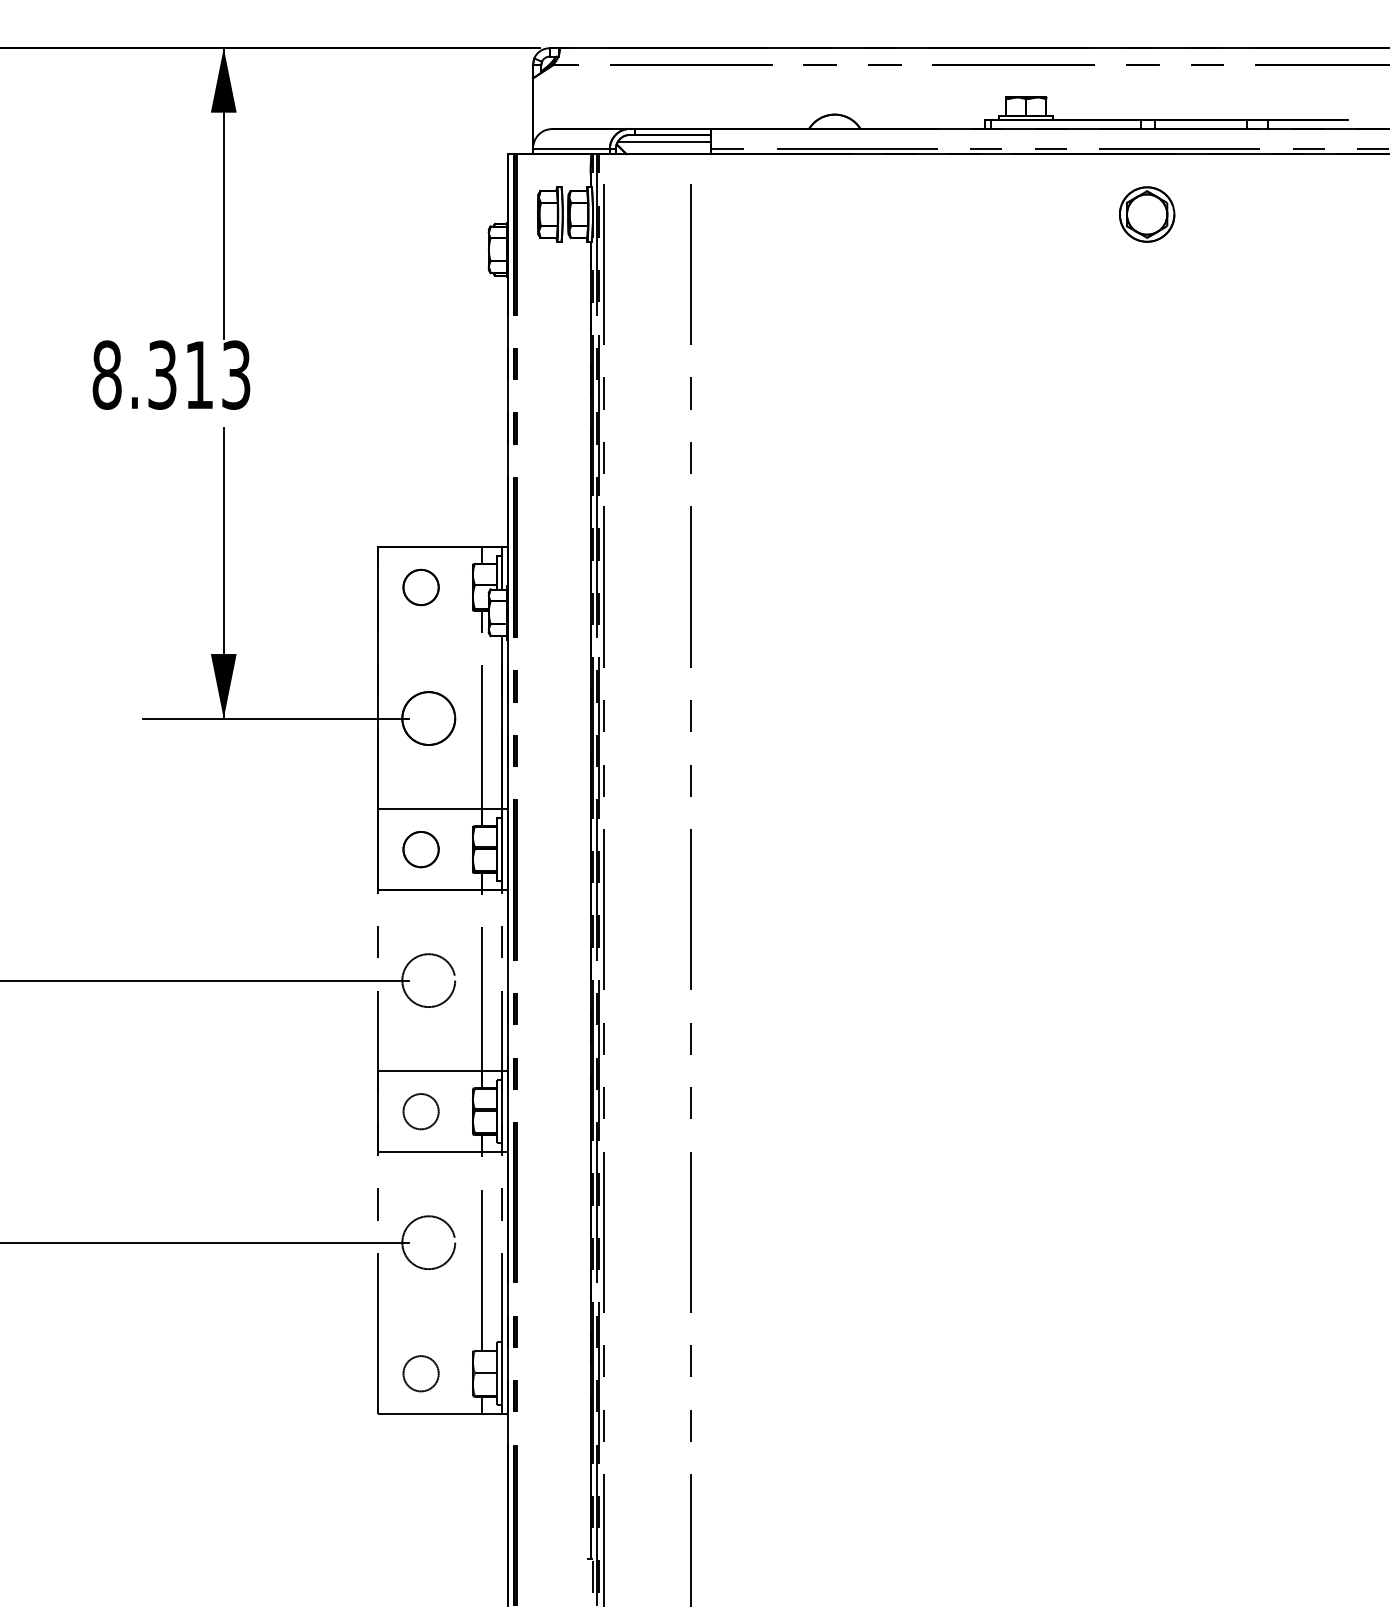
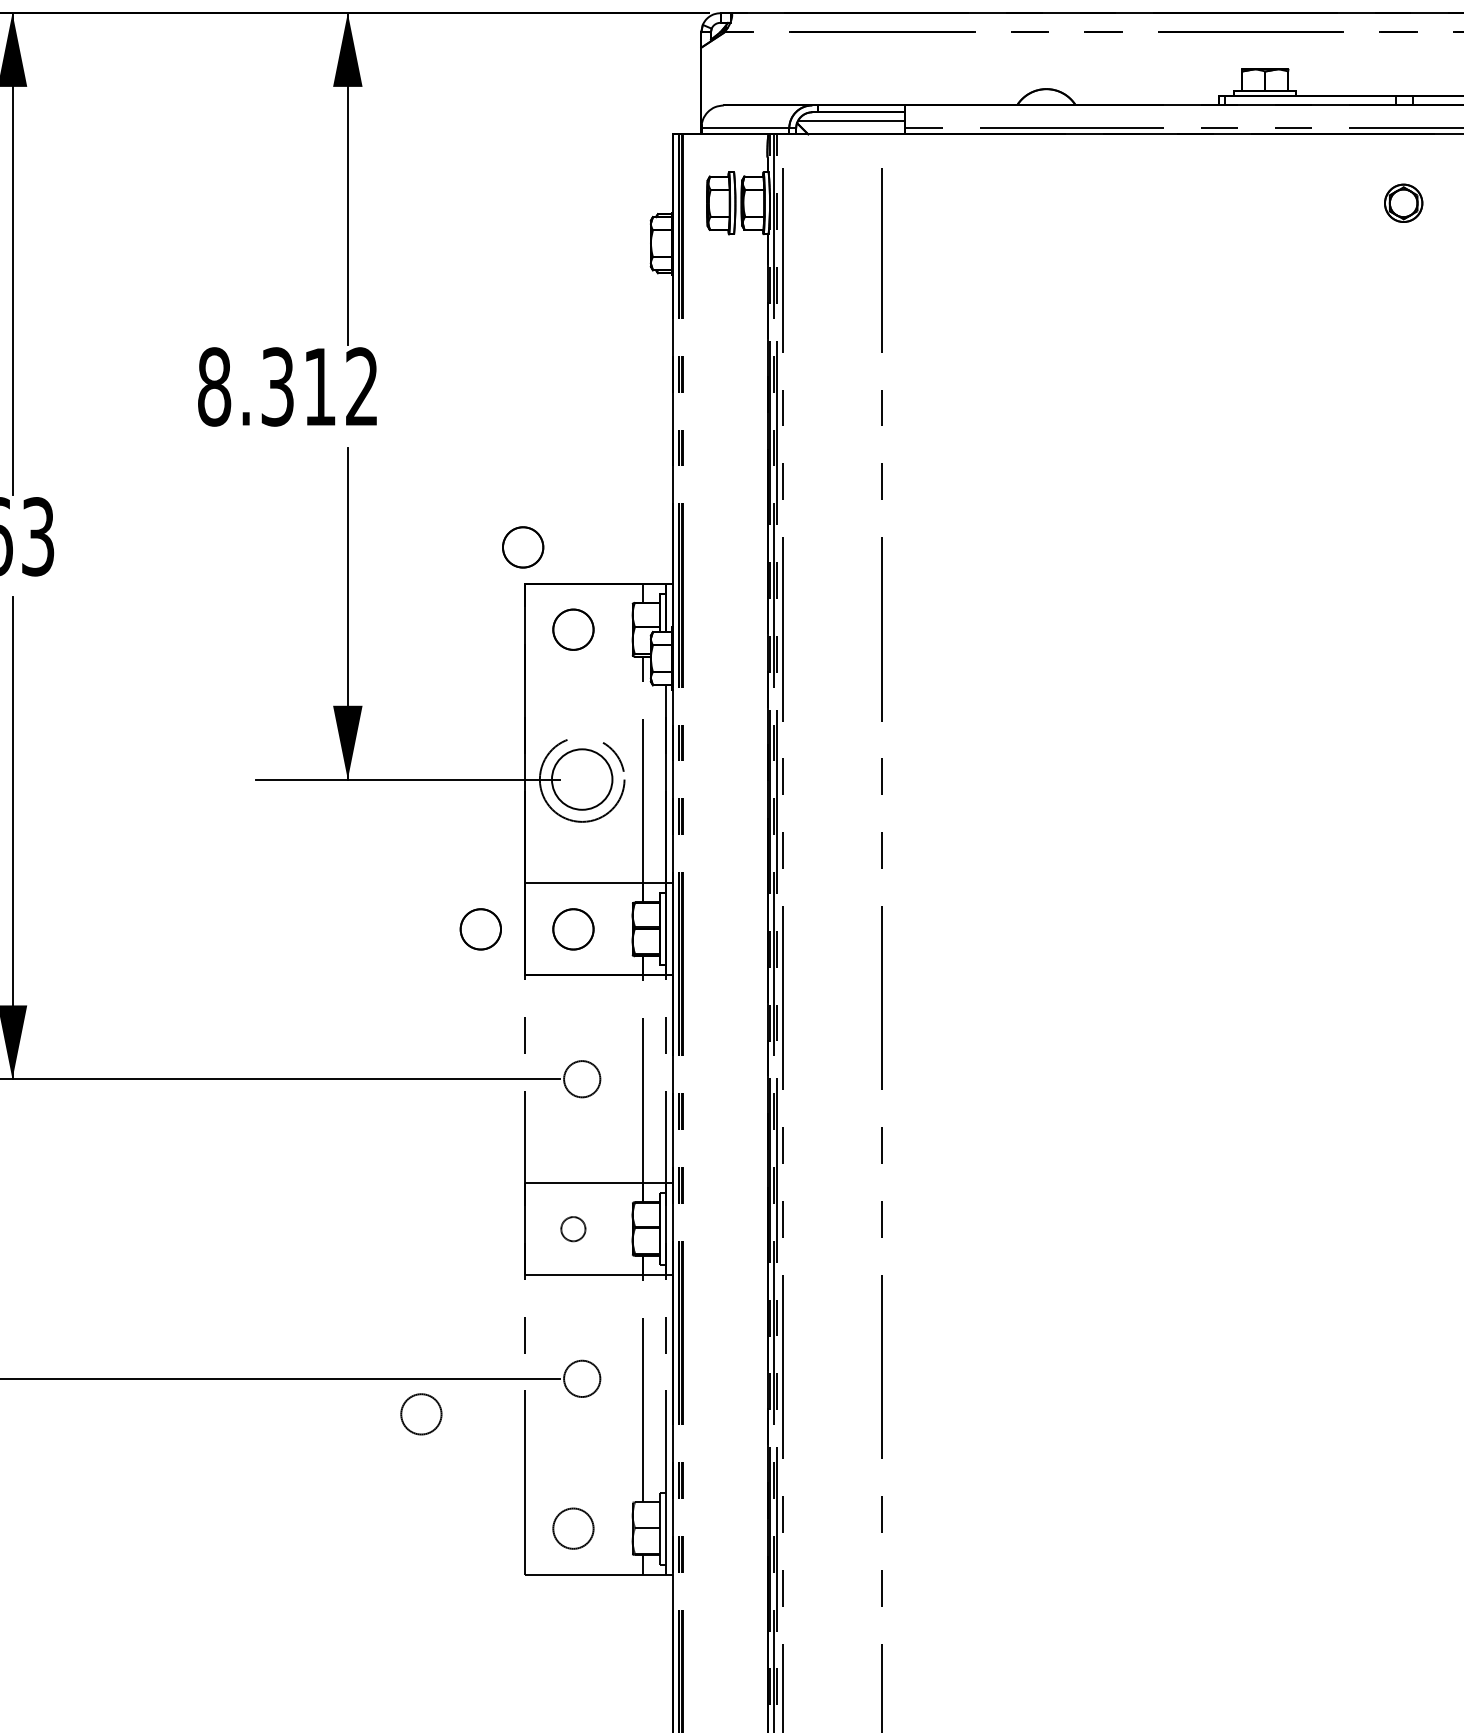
part: (1147, 214) -> (1403, 203), size x0.6
text: (236, 374) -> (362, 386), 8.313 -> 8.312
part: (376, 515) -> (522, 547), added
circle: (428, 718) -> (581, 779), size x1.4
circle: (339, 849) -> (480, 929), added
circle: (428, 980) -> (581, 1079), size x0.6
circle: (420, 1111) -> (572, 1228), size x0.6
circle: (428, 1242) -> (581, 1378), size x0.6
circle: (287, 1273) -> (420, 1414), added

